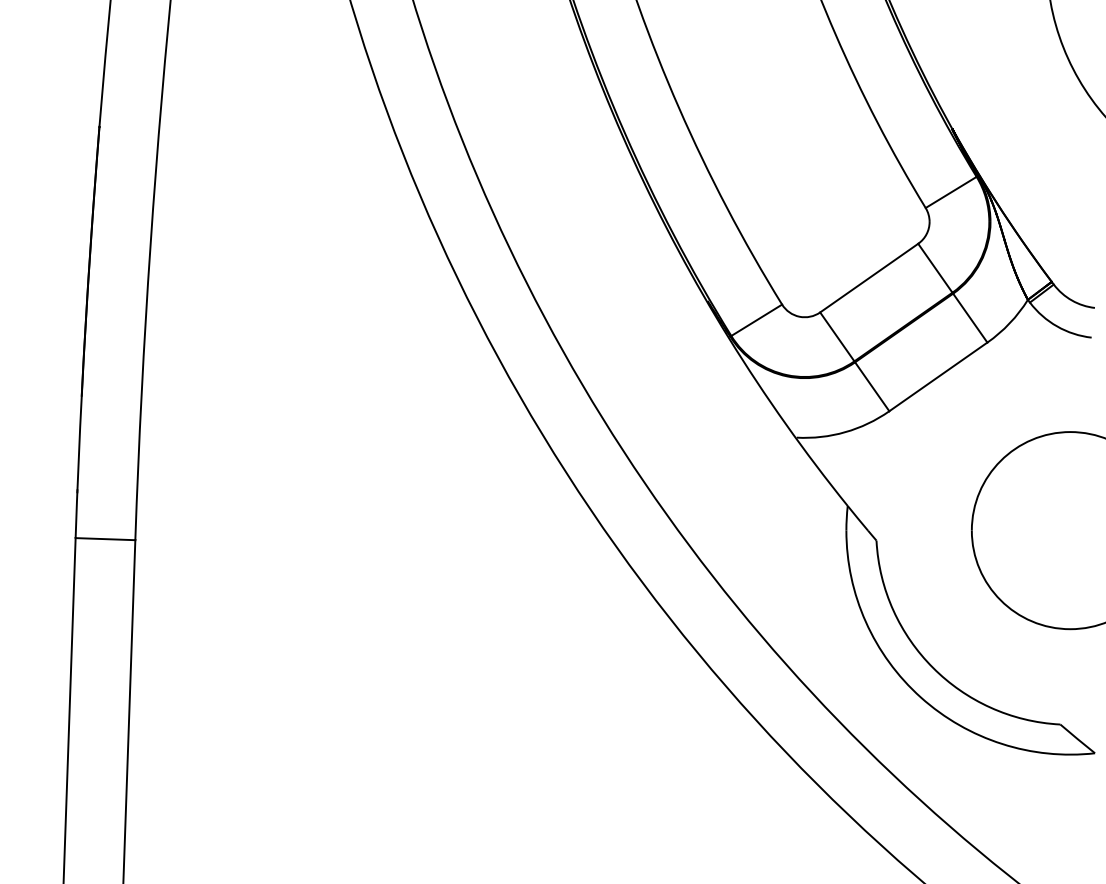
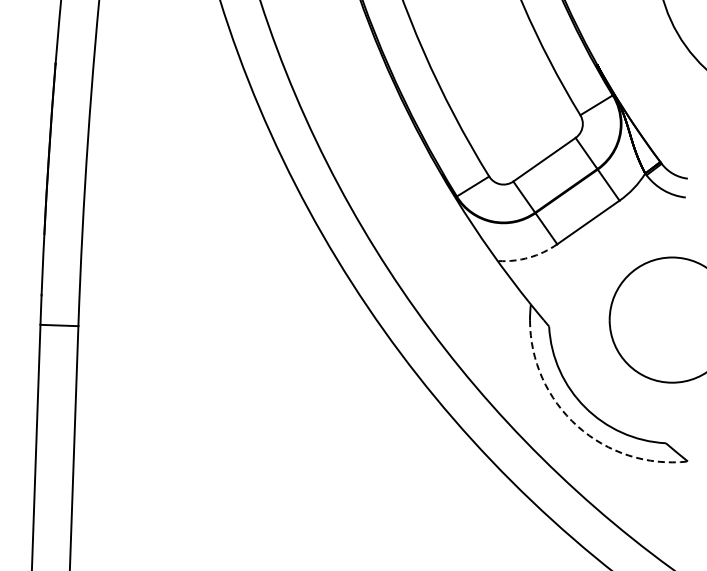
arc: (845, 432) -> (529, 257), solid -> dashed
arc: (921, 698) -> (577, 426), solid -> dashed

